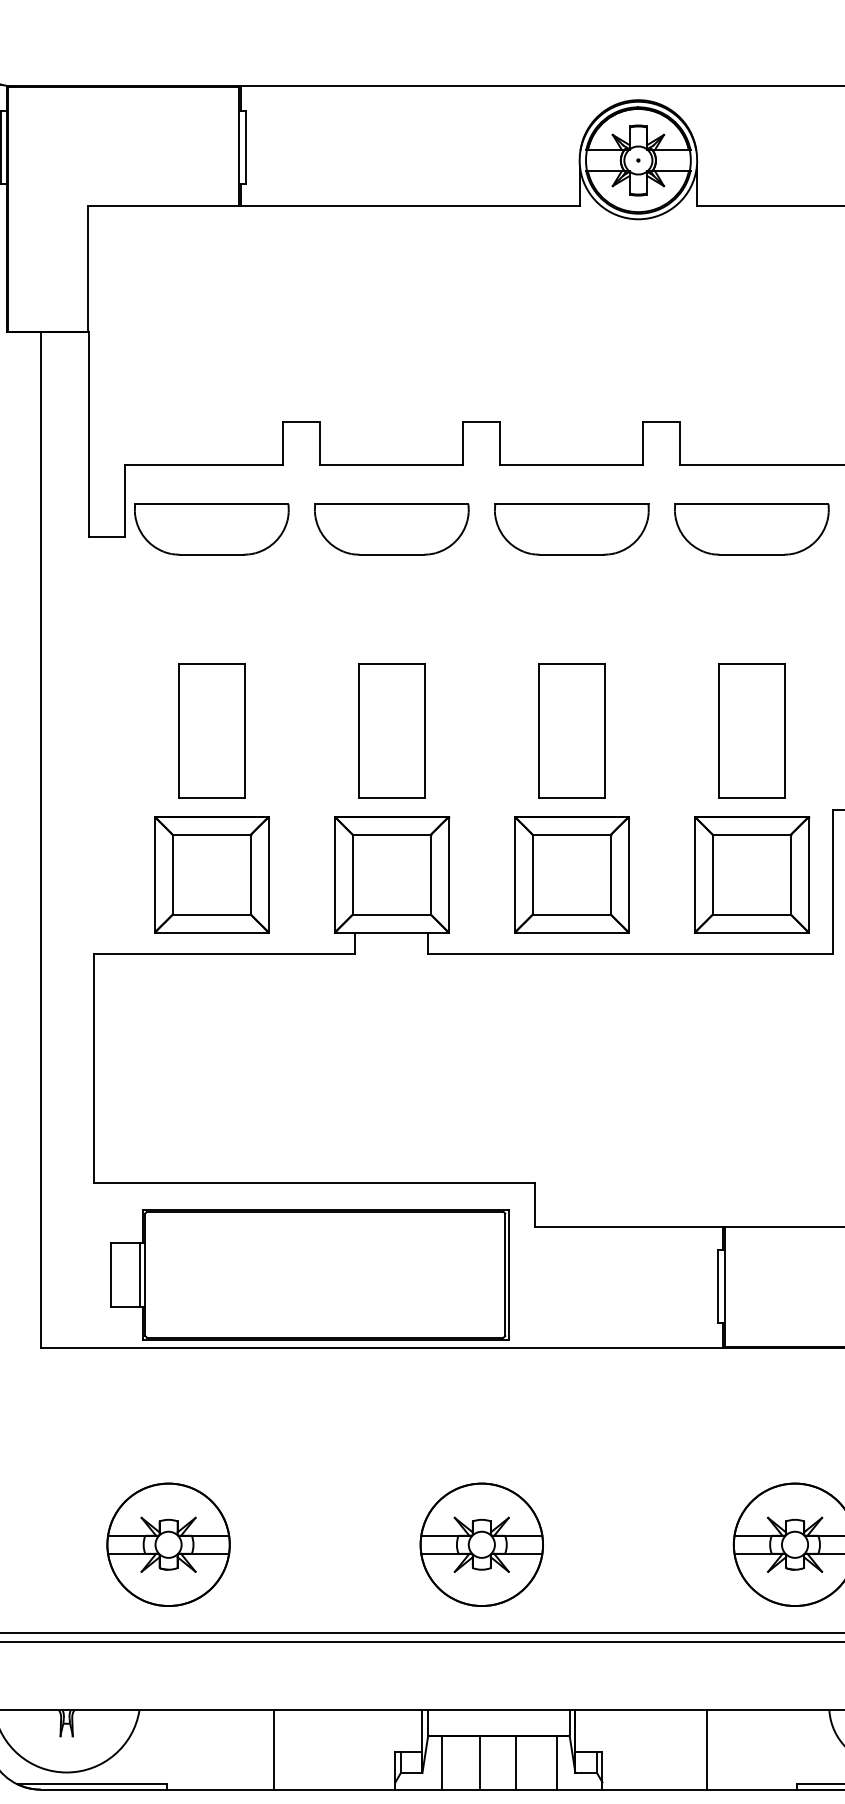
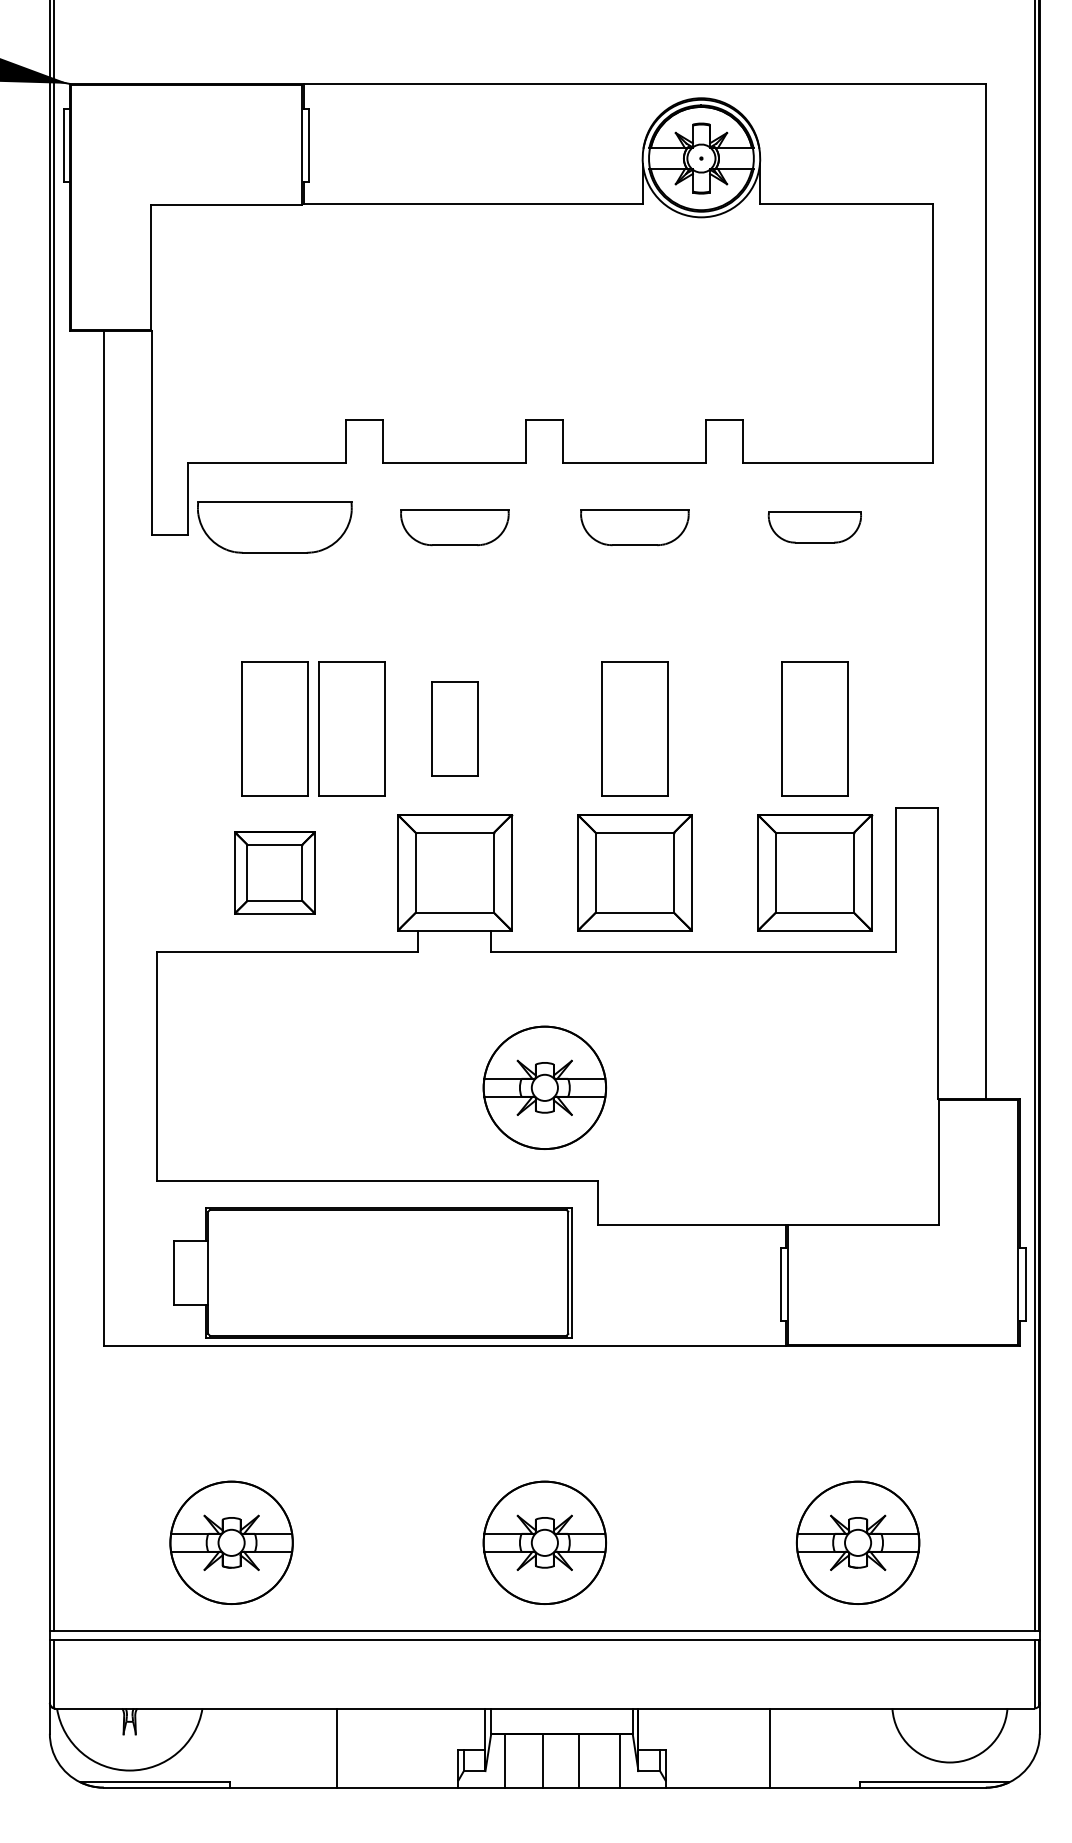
part: (391, 529) -> (454, 527), size x0.7
part: (571, 529) -> (634, 527), size x0.7
part: (751, 529) -> (814, 527), size x0.6
part: (288, 730) -> (351, 728), added
part: (391, 730) -> (454, 728), size x0.7
part: (211, 874) -> (274, 872), size x0.7
part: (481, 1089) -> (544, 1087), added
line: (140, 1275) -> (203, 1273), removed

